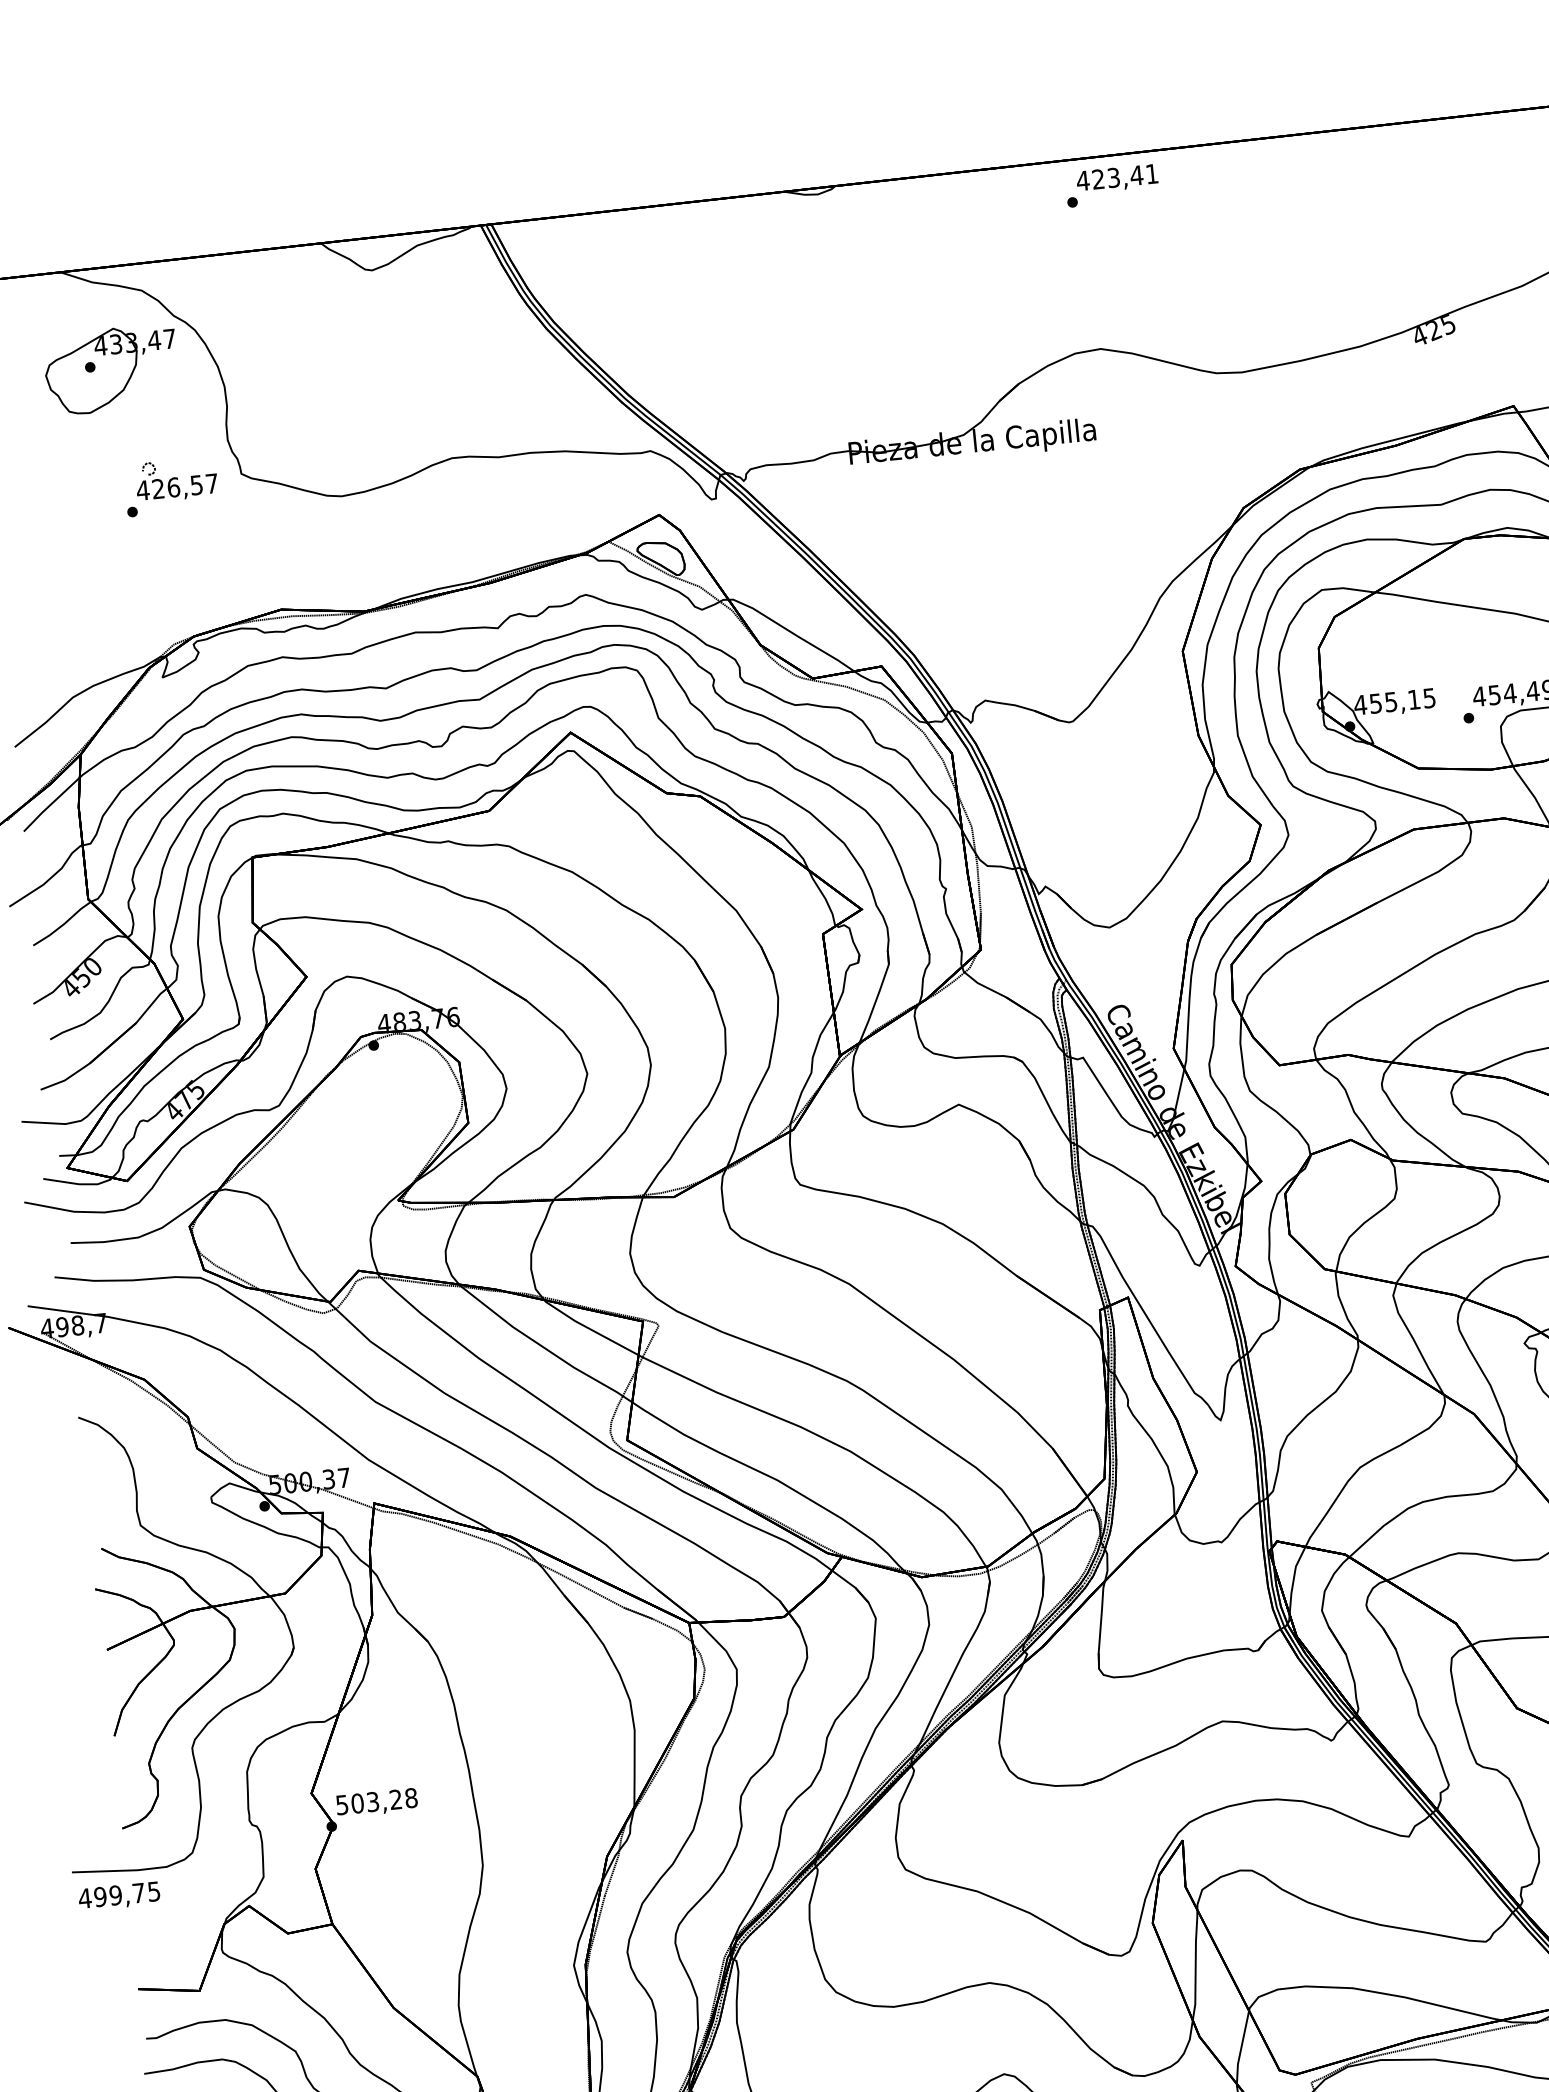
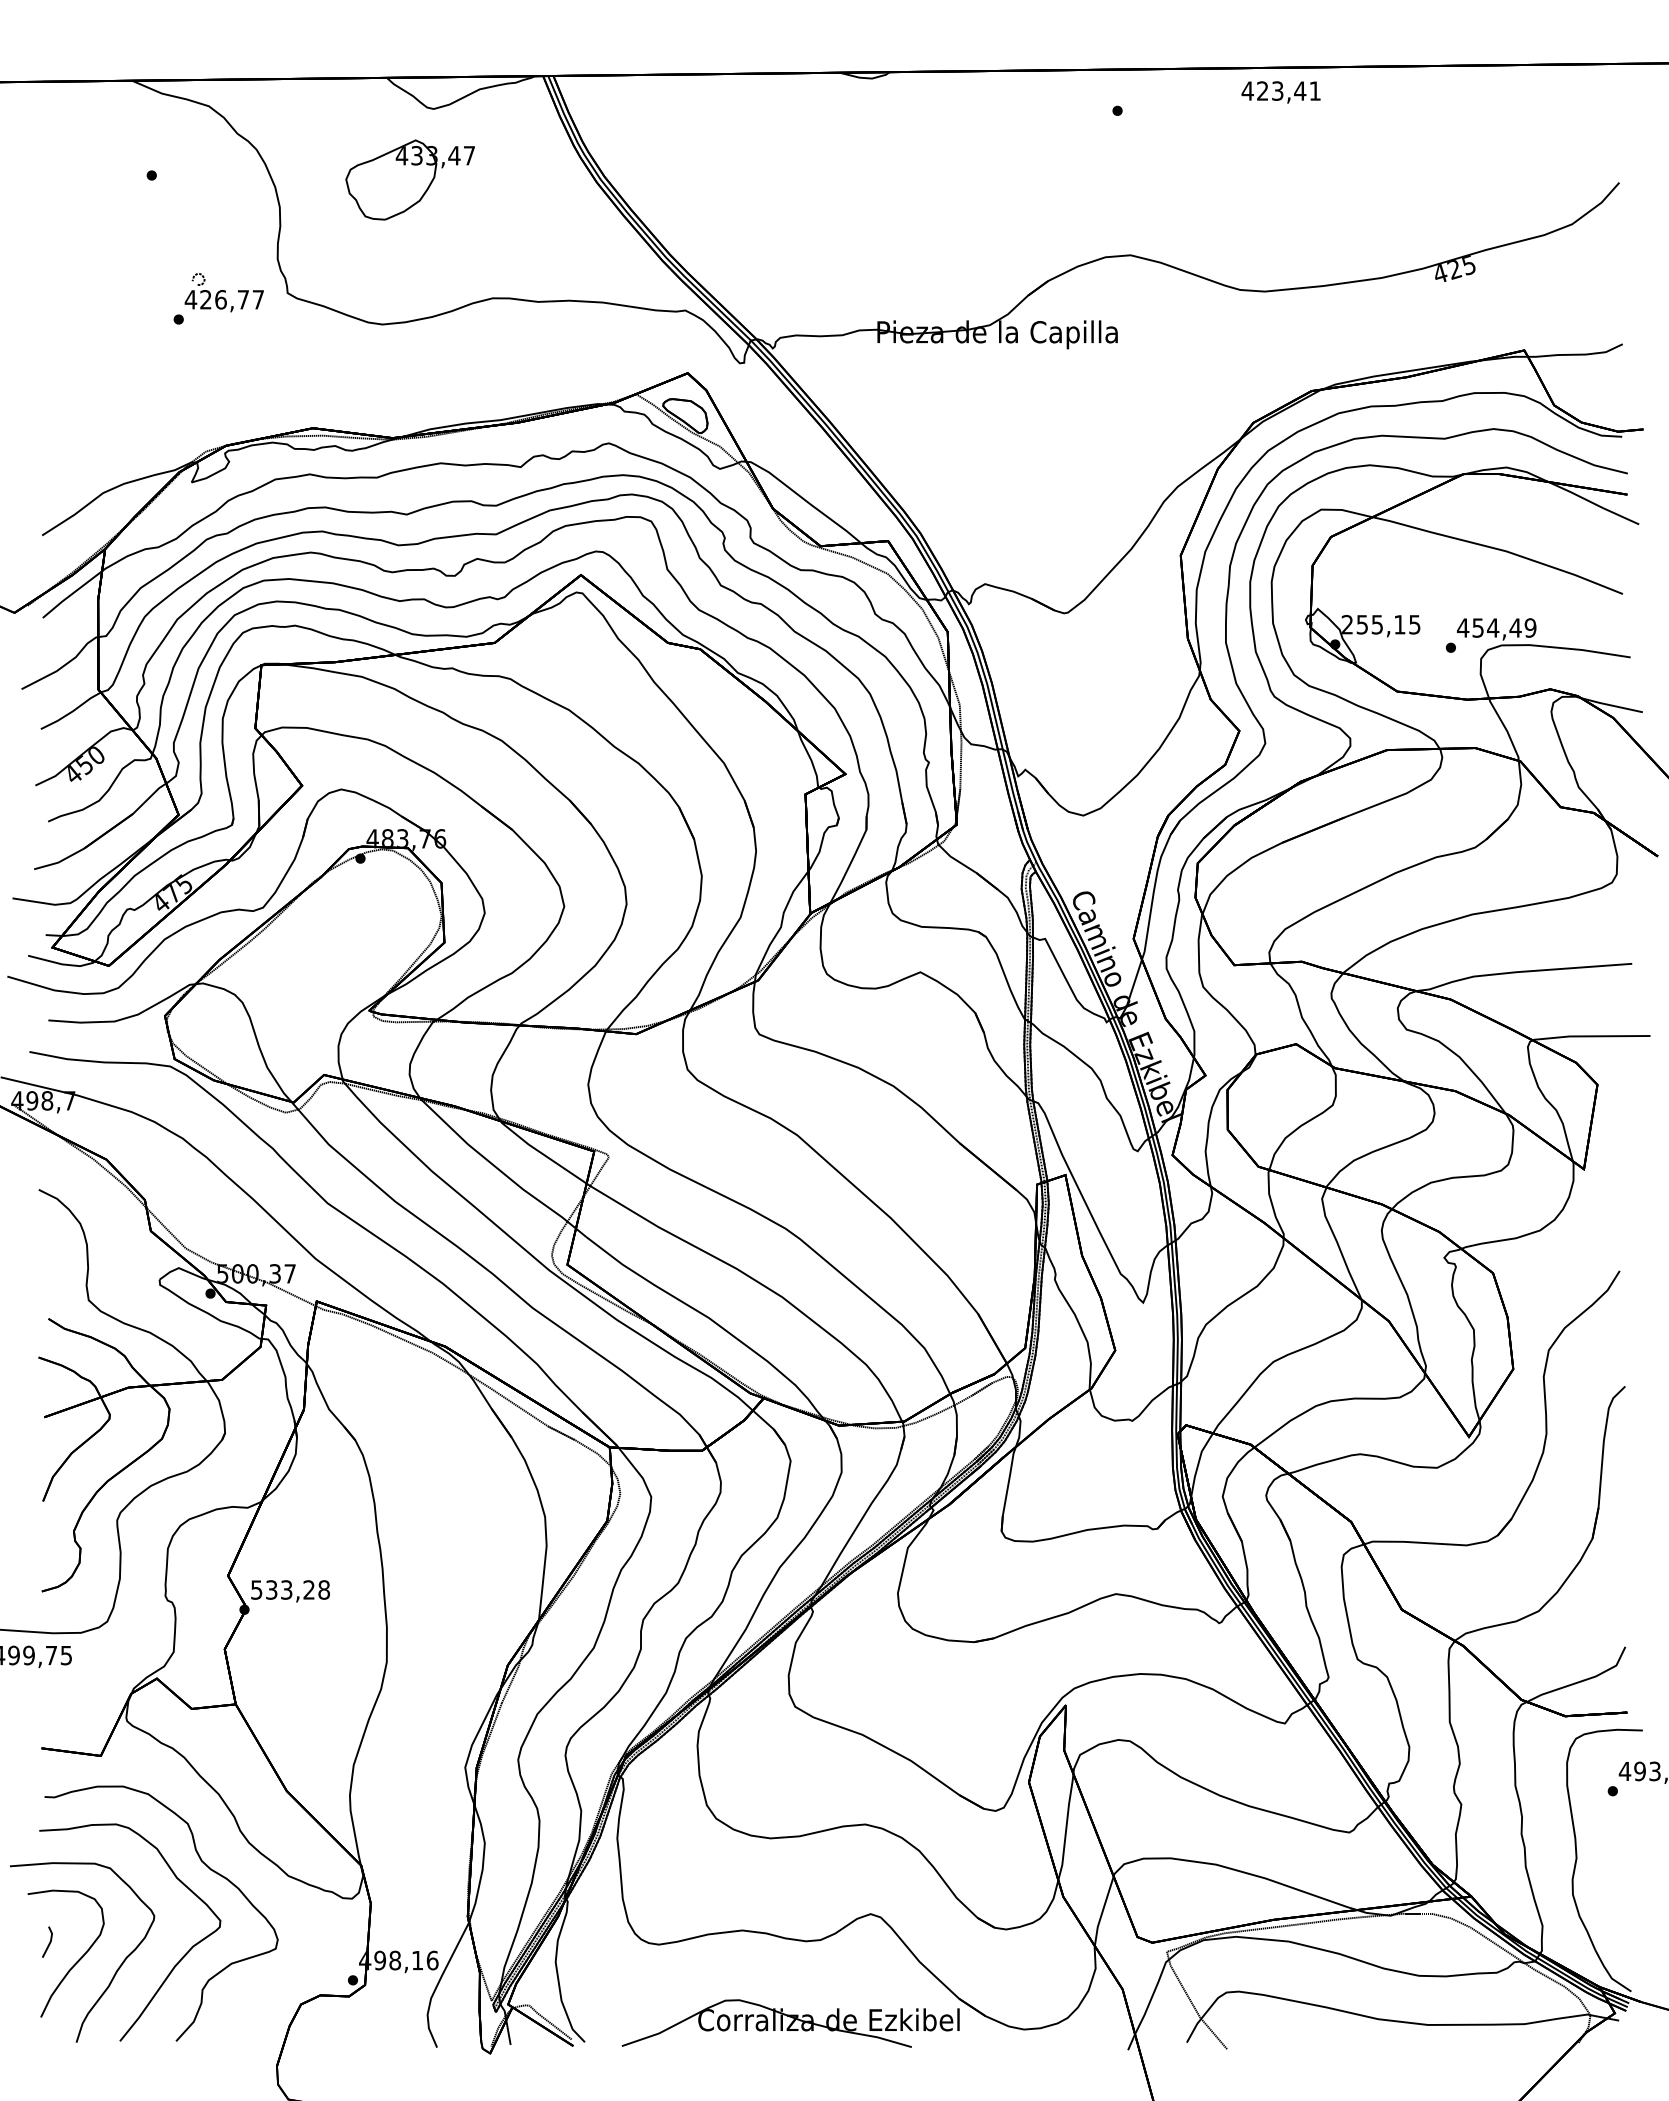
text: (1116, 179) -> (1280, 92), moved
part: (110, 369) -> (409, 179), moved
text: (195, 485) -> (242, 299), 426,57 -> 426,77
text: (1360, 704) -> (1347, 624), 455,15 -> 255,15
text: (357, 1803) -> (271, 1589), 503,28 -> 533,28

